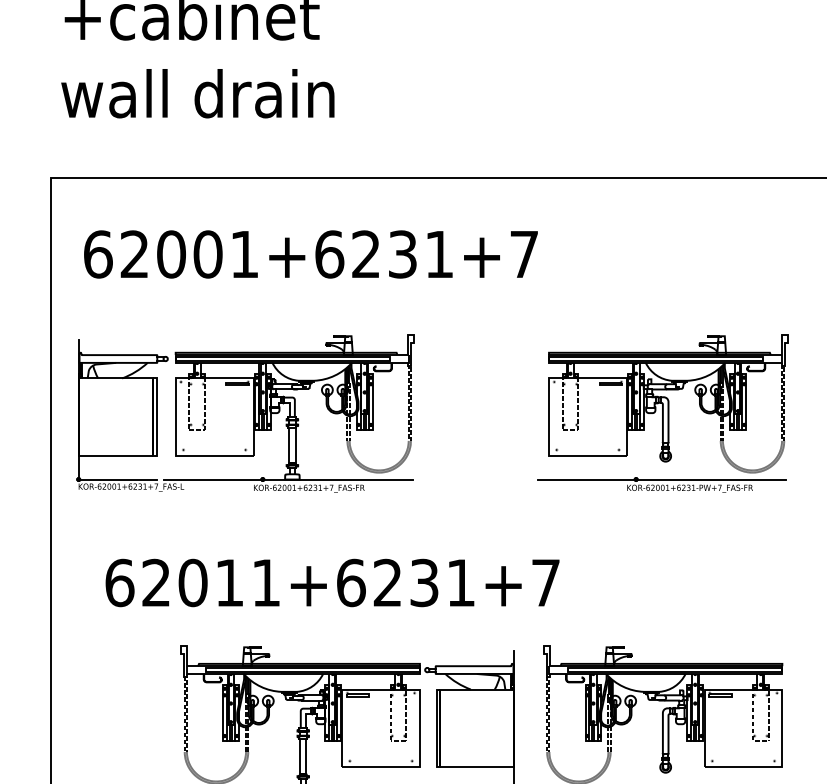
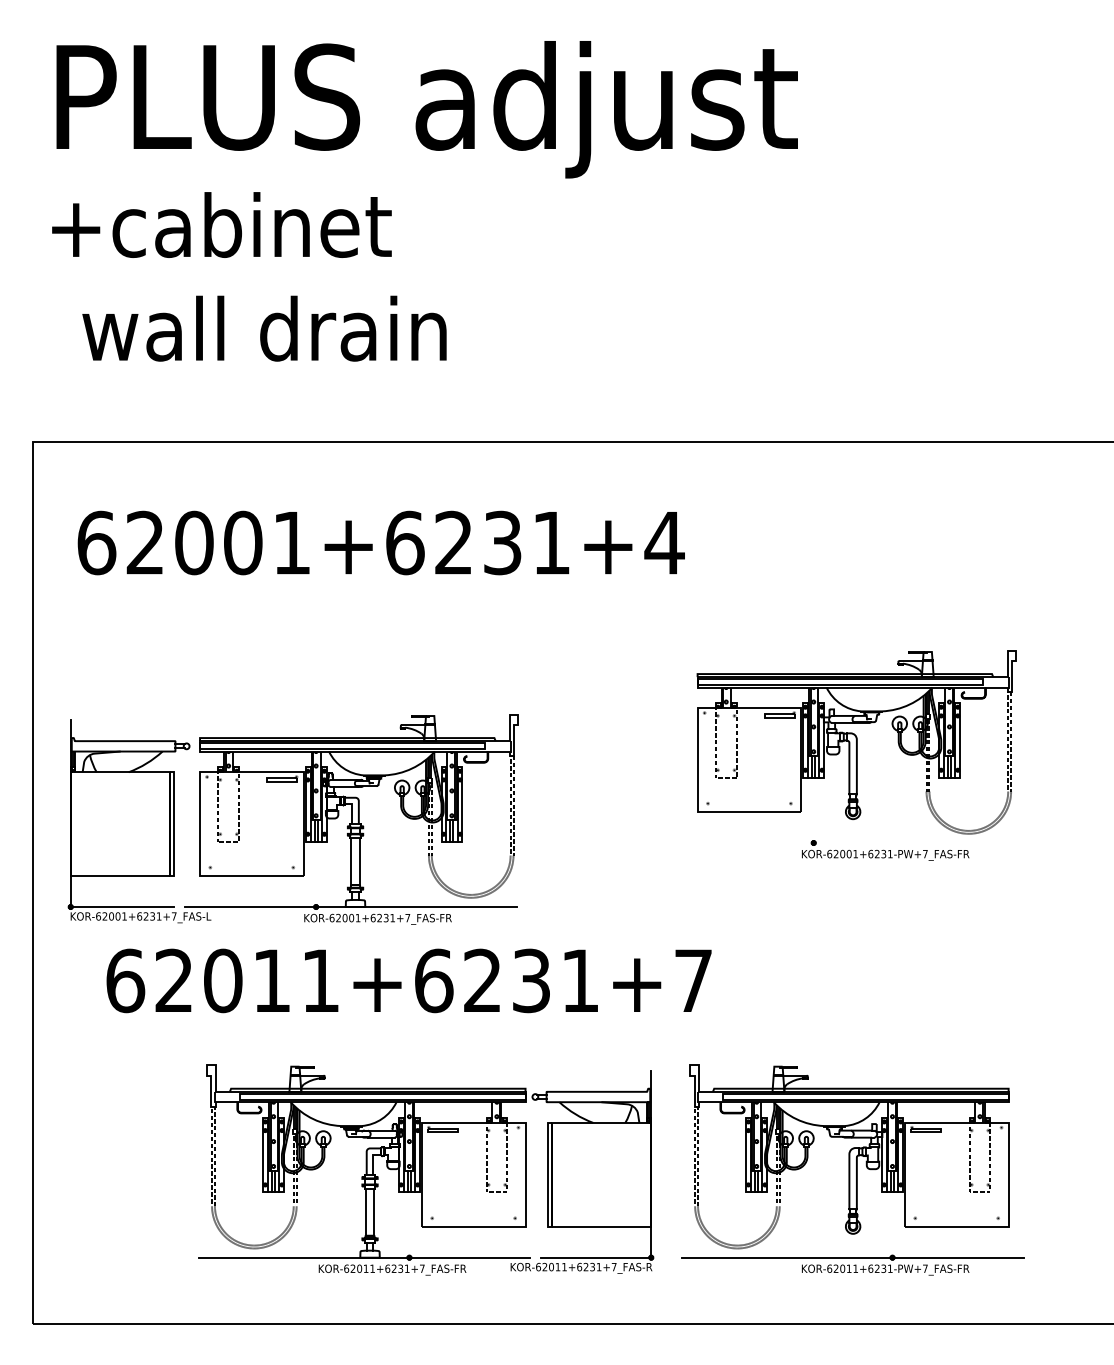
text: (197, 93) -> (264, 328), moved
text: (524, 254) -> (664, 543), 62001+6231+7 -> 62001+6231+4
part: (245, 413) -> (292, 819), moved
line: (662, 479) -> (848, 843), removed

